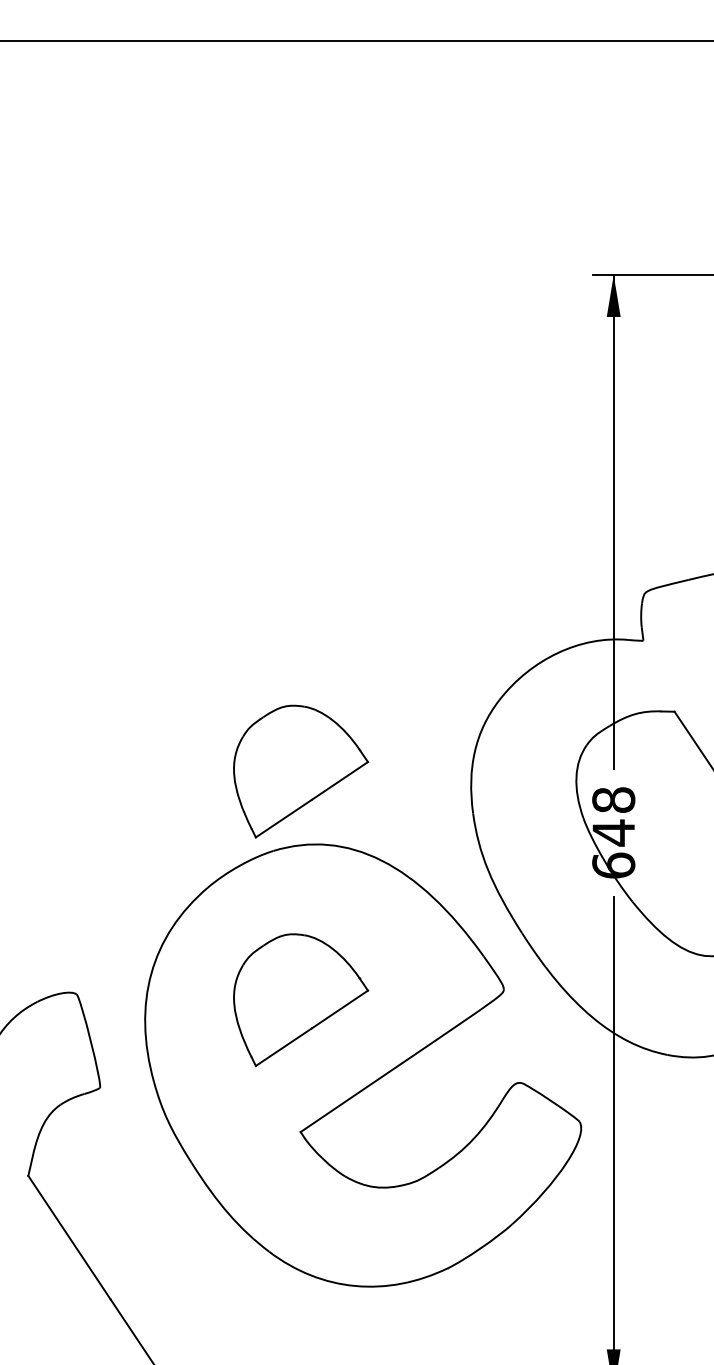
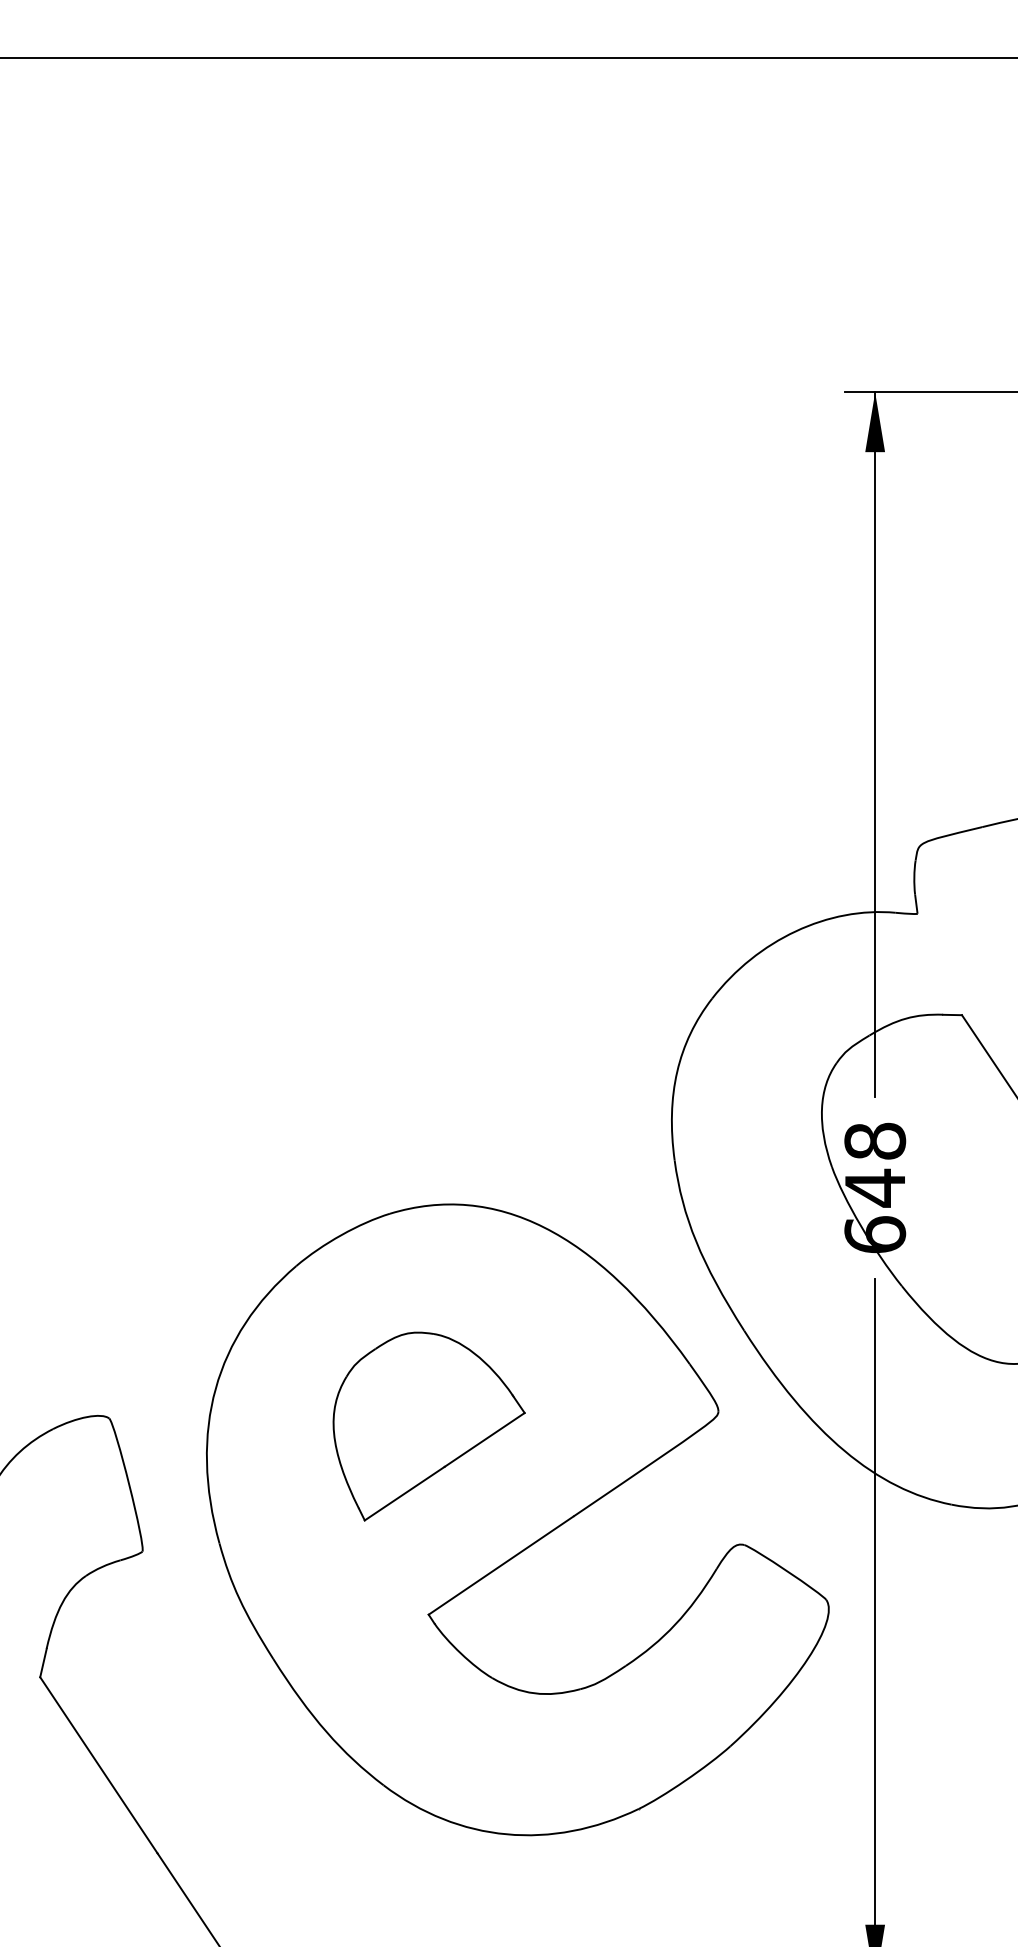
part: (300, 771) -> (428, 1100), removed

